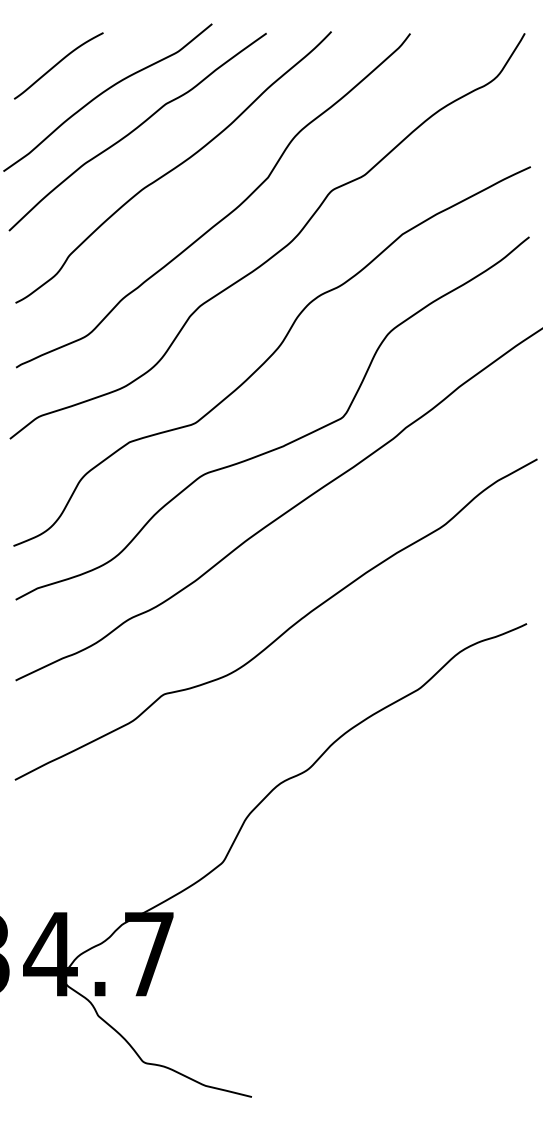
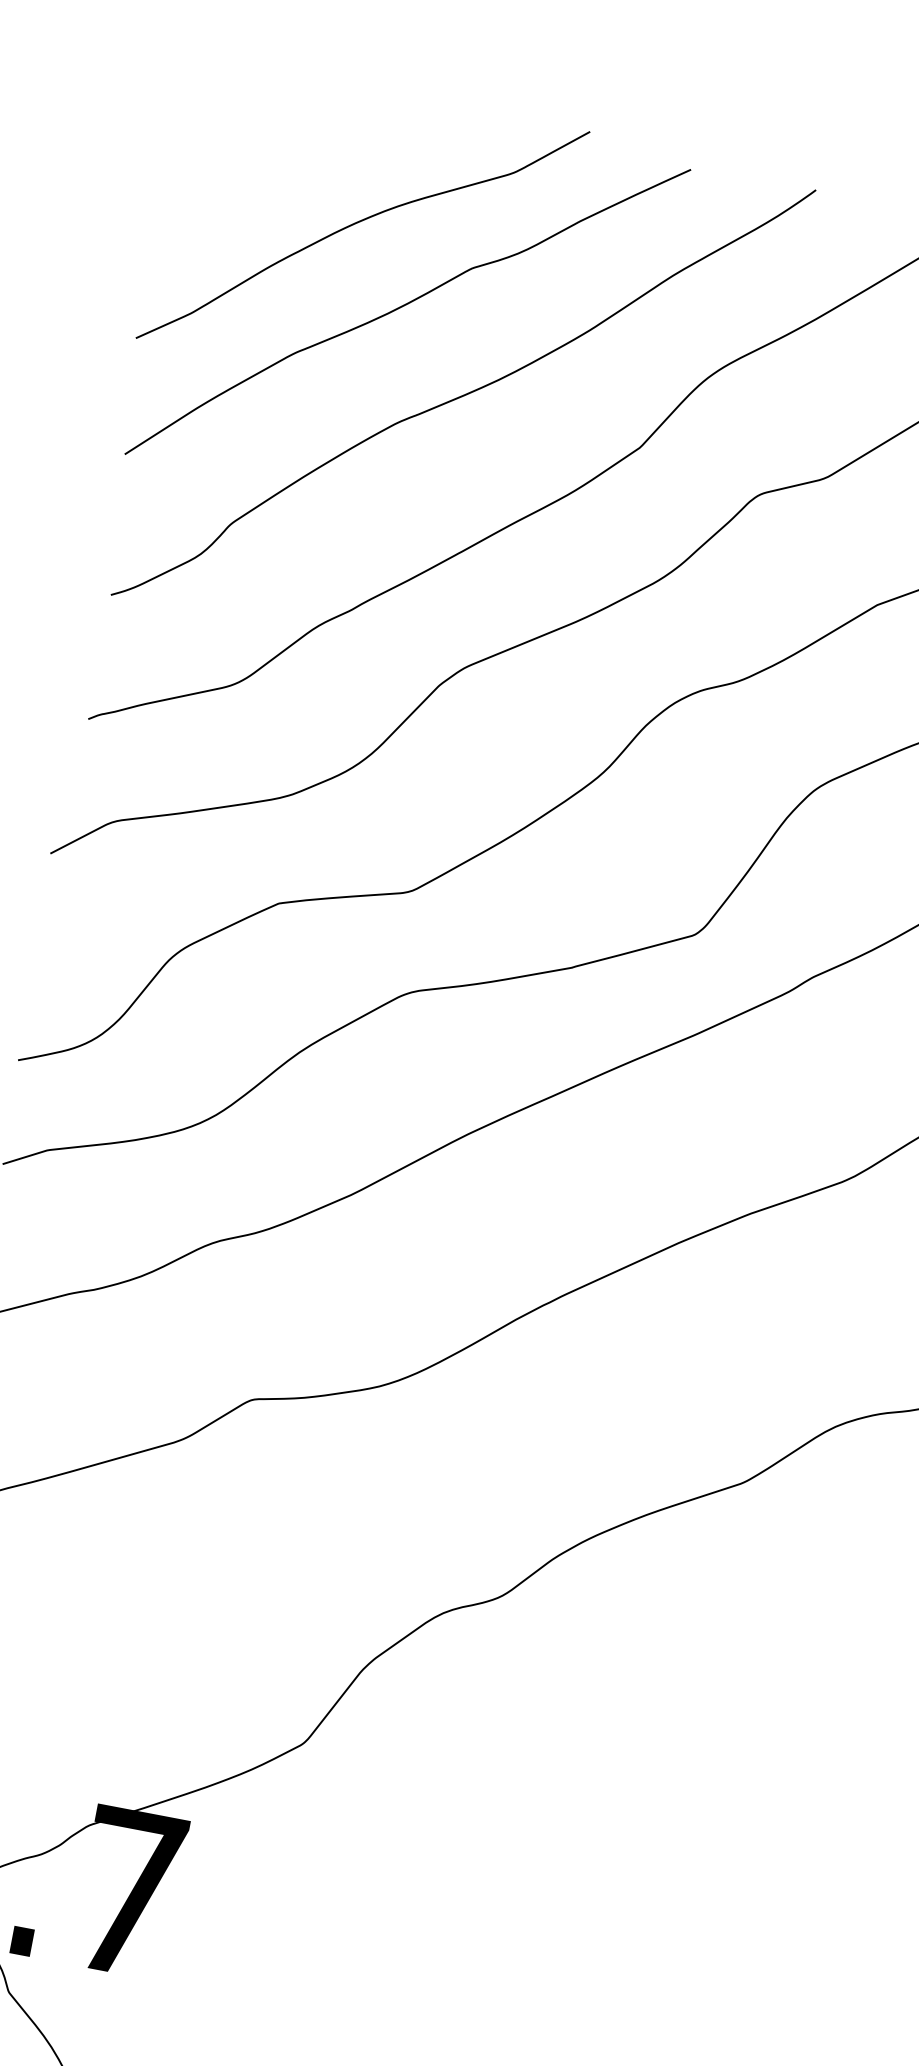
curve: (58, 64) -> (280, 153), removed

